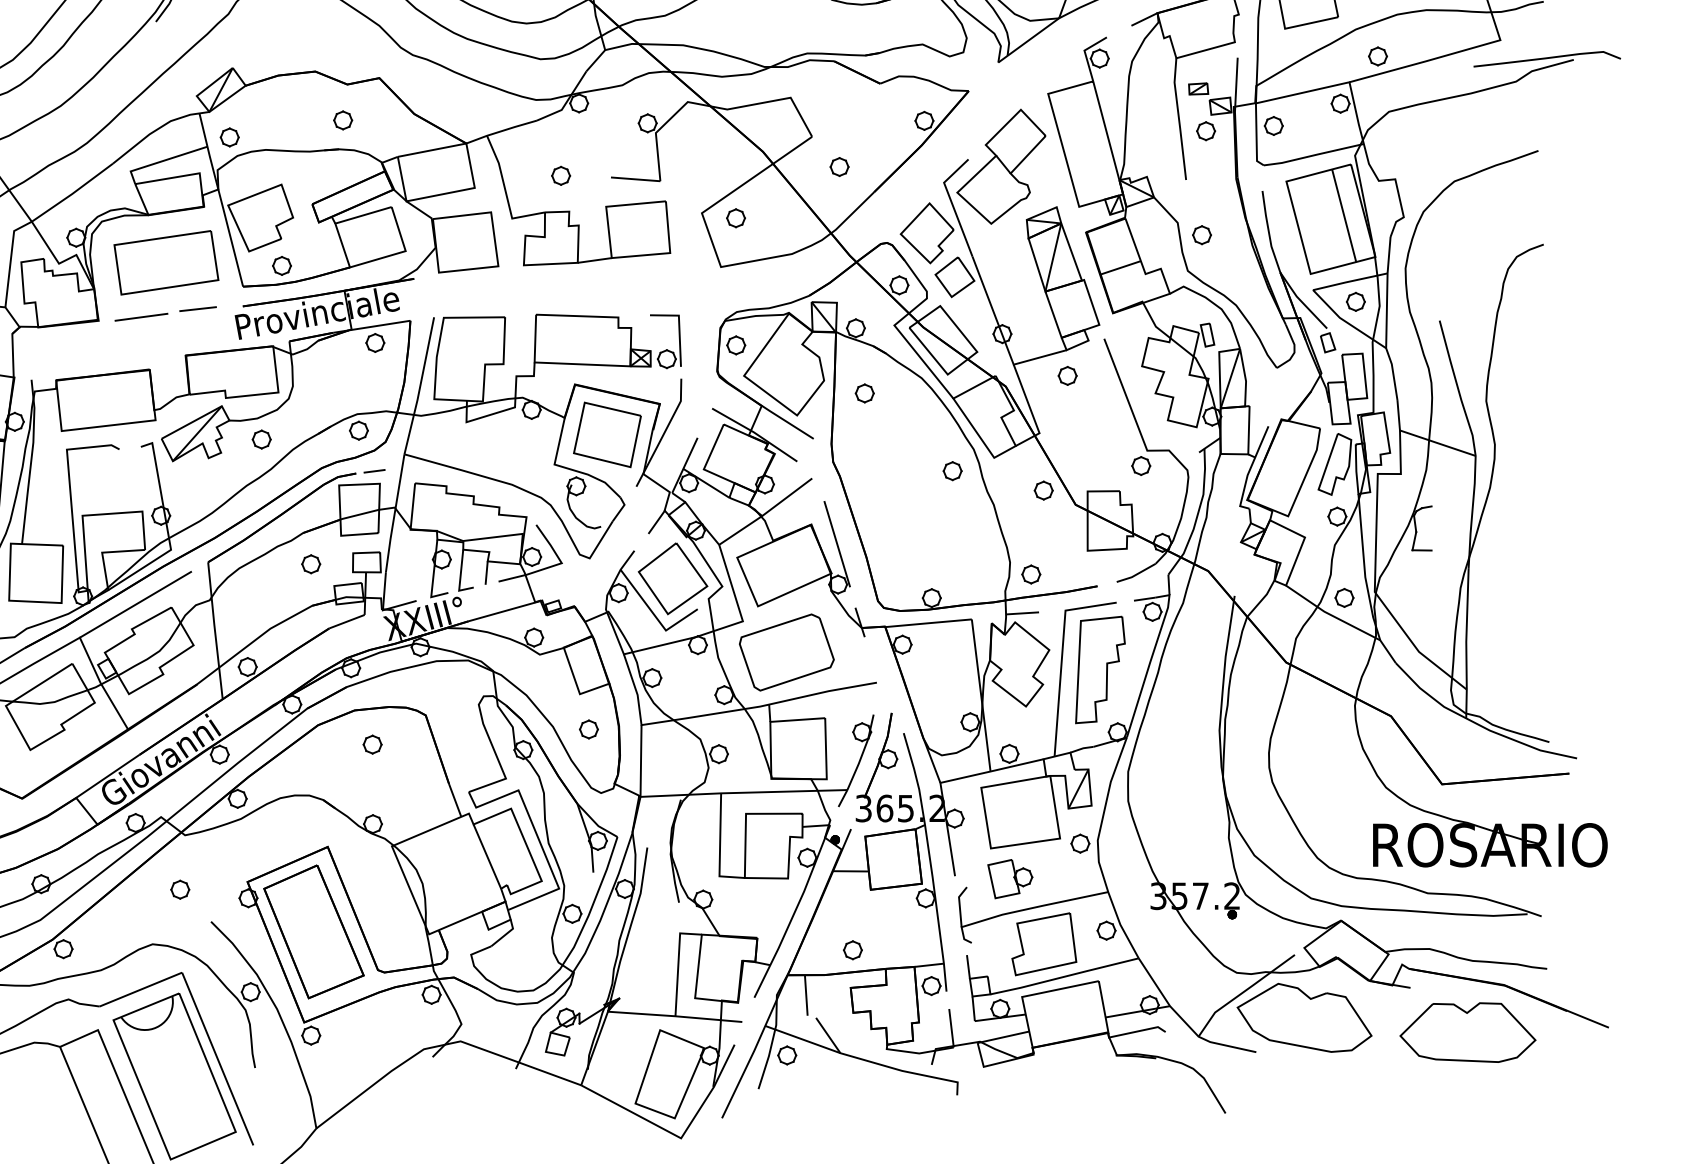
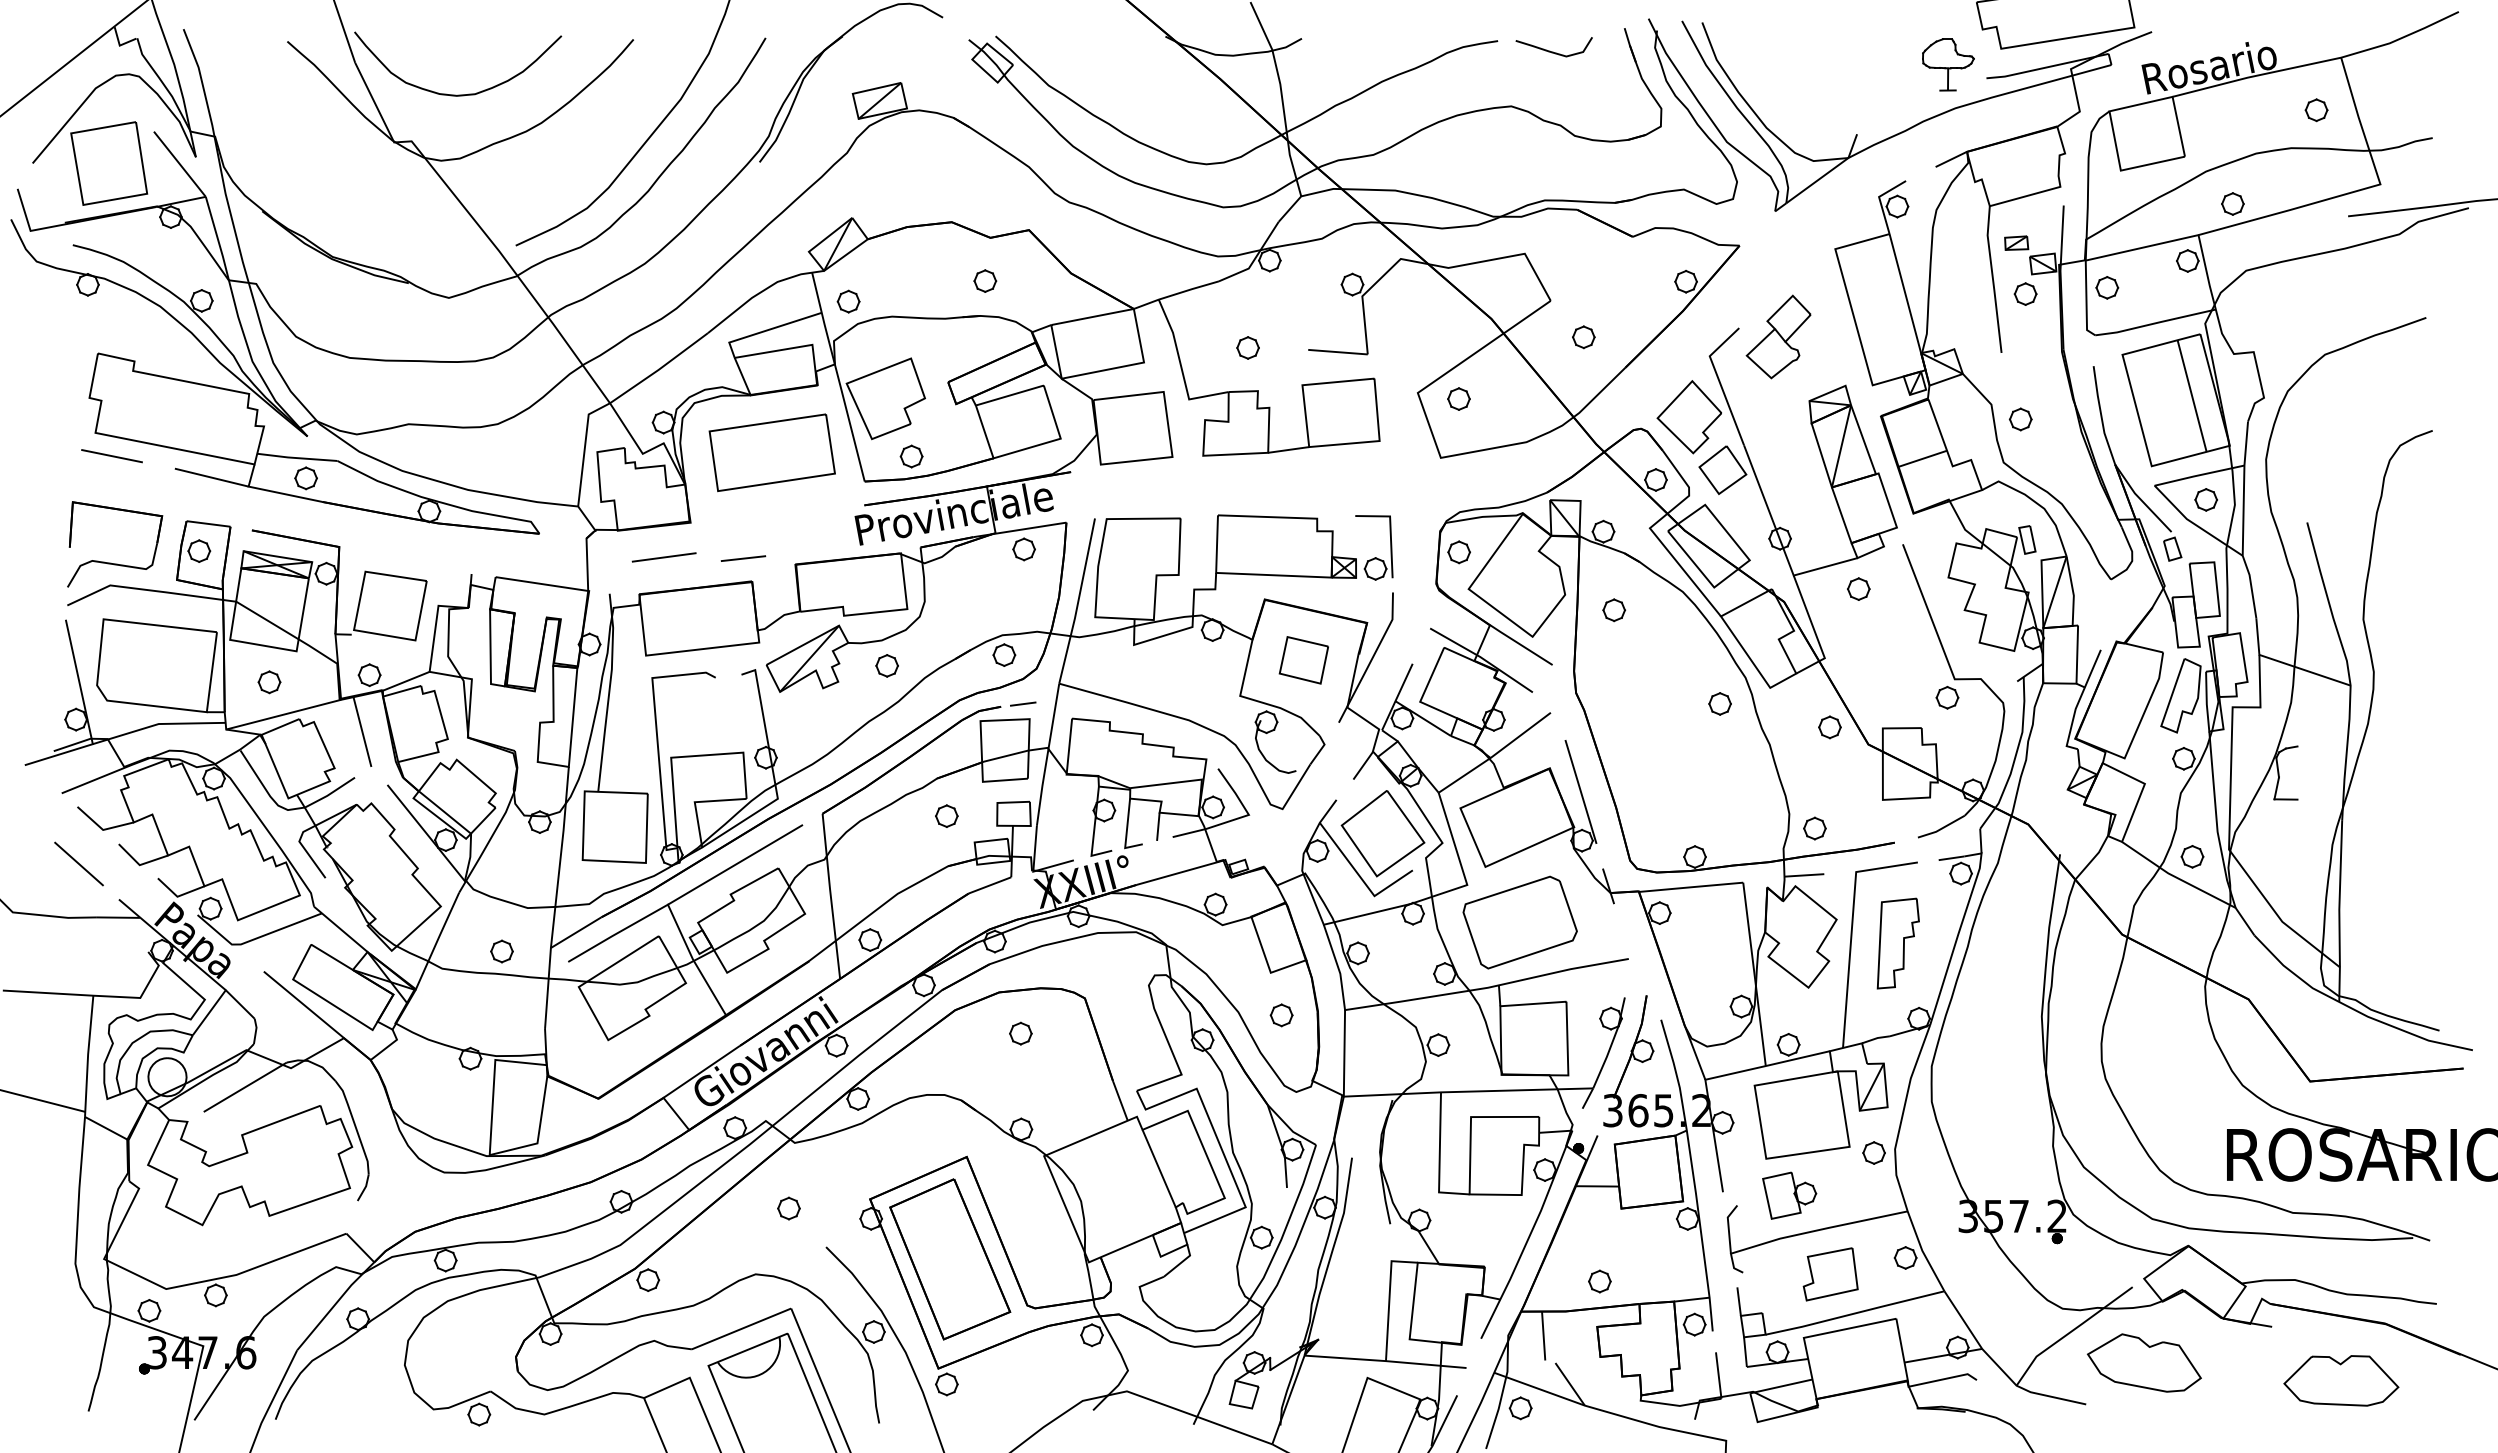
part: (1001, 166) -> (1778, 336), size x0.6
line: (198, 309) -> (743, 558), moved
line: (140, 317) -> (663, 557), moved
part: (607, 435) -> (1303, 660), size x0.6
part: (1100, 669) -> (1898, 943), size x0.7
part: (1044, 944) -> (1830, 1274), size x0.7
part: (1304, 1017) -> (2144, 1362), size x0.7
part: (1468, 1032) -> (2341, 1380), size x0.7

